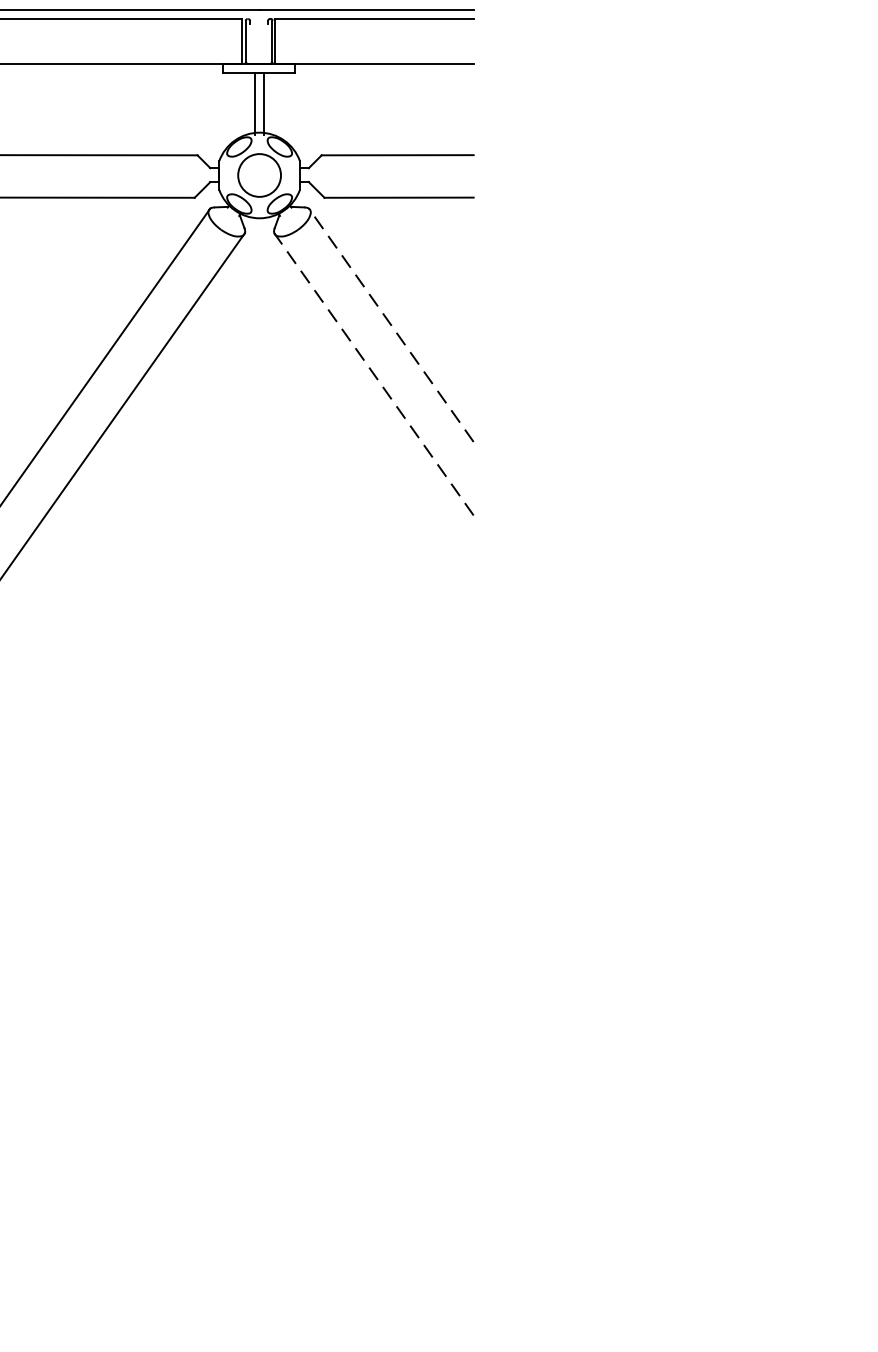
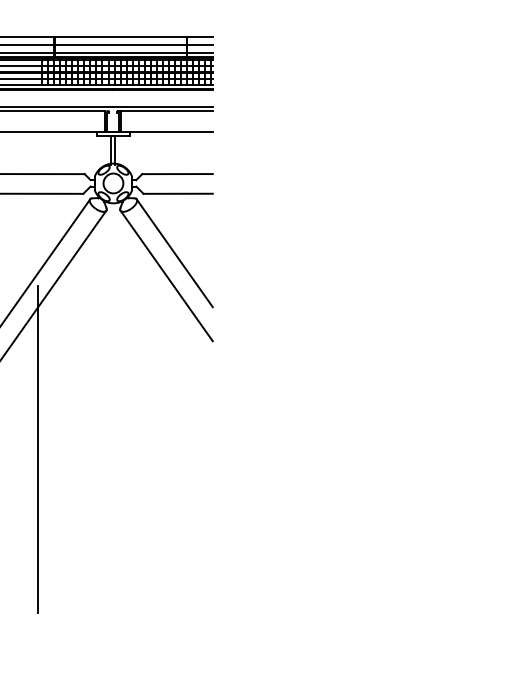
line: (391, 324) -> (174, 252), dashed -> solid
line: (373, 373) -> (166, 275), dashed -> solid
line: (98, 748) -> (38, 449), added

